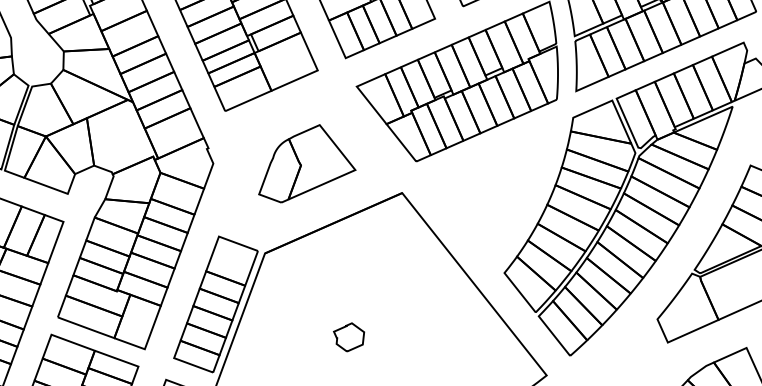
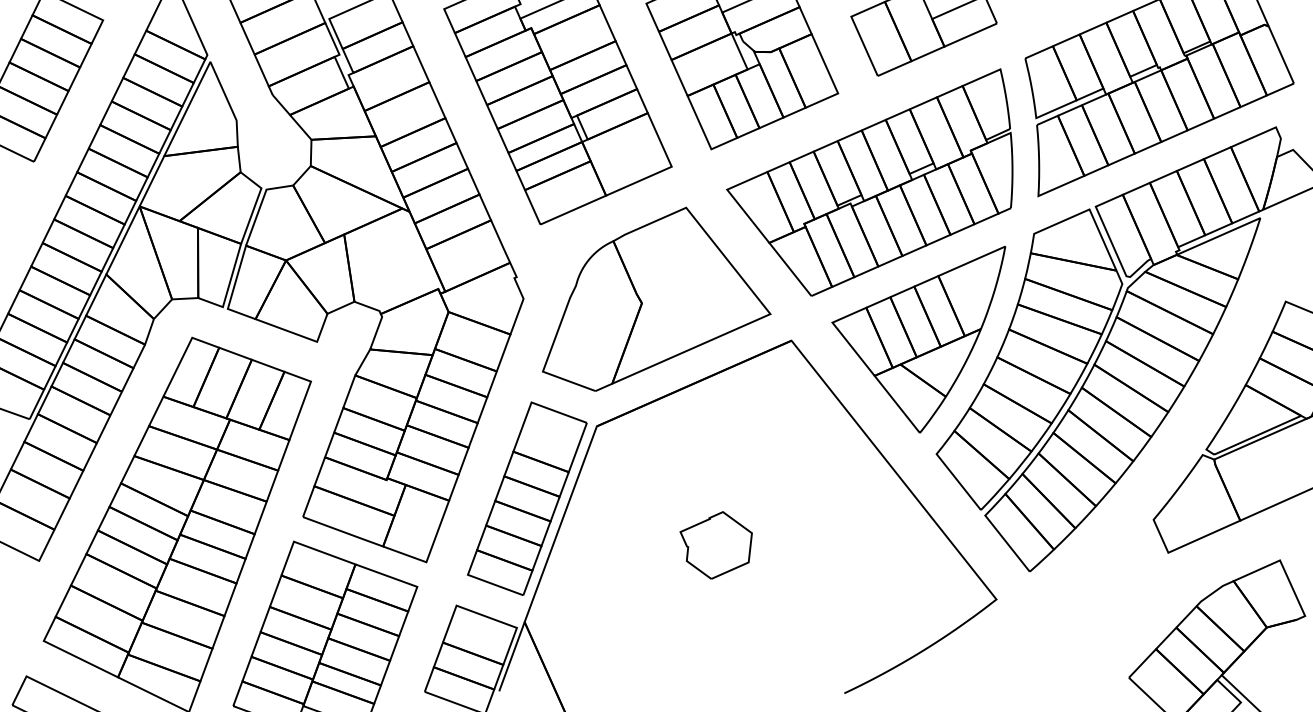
part: (307, 163) -> (656, 298), size x1.67
part: (491, 192) -> (918, 339), added
part: (348, 337) -> (715, 545), size x1.67

